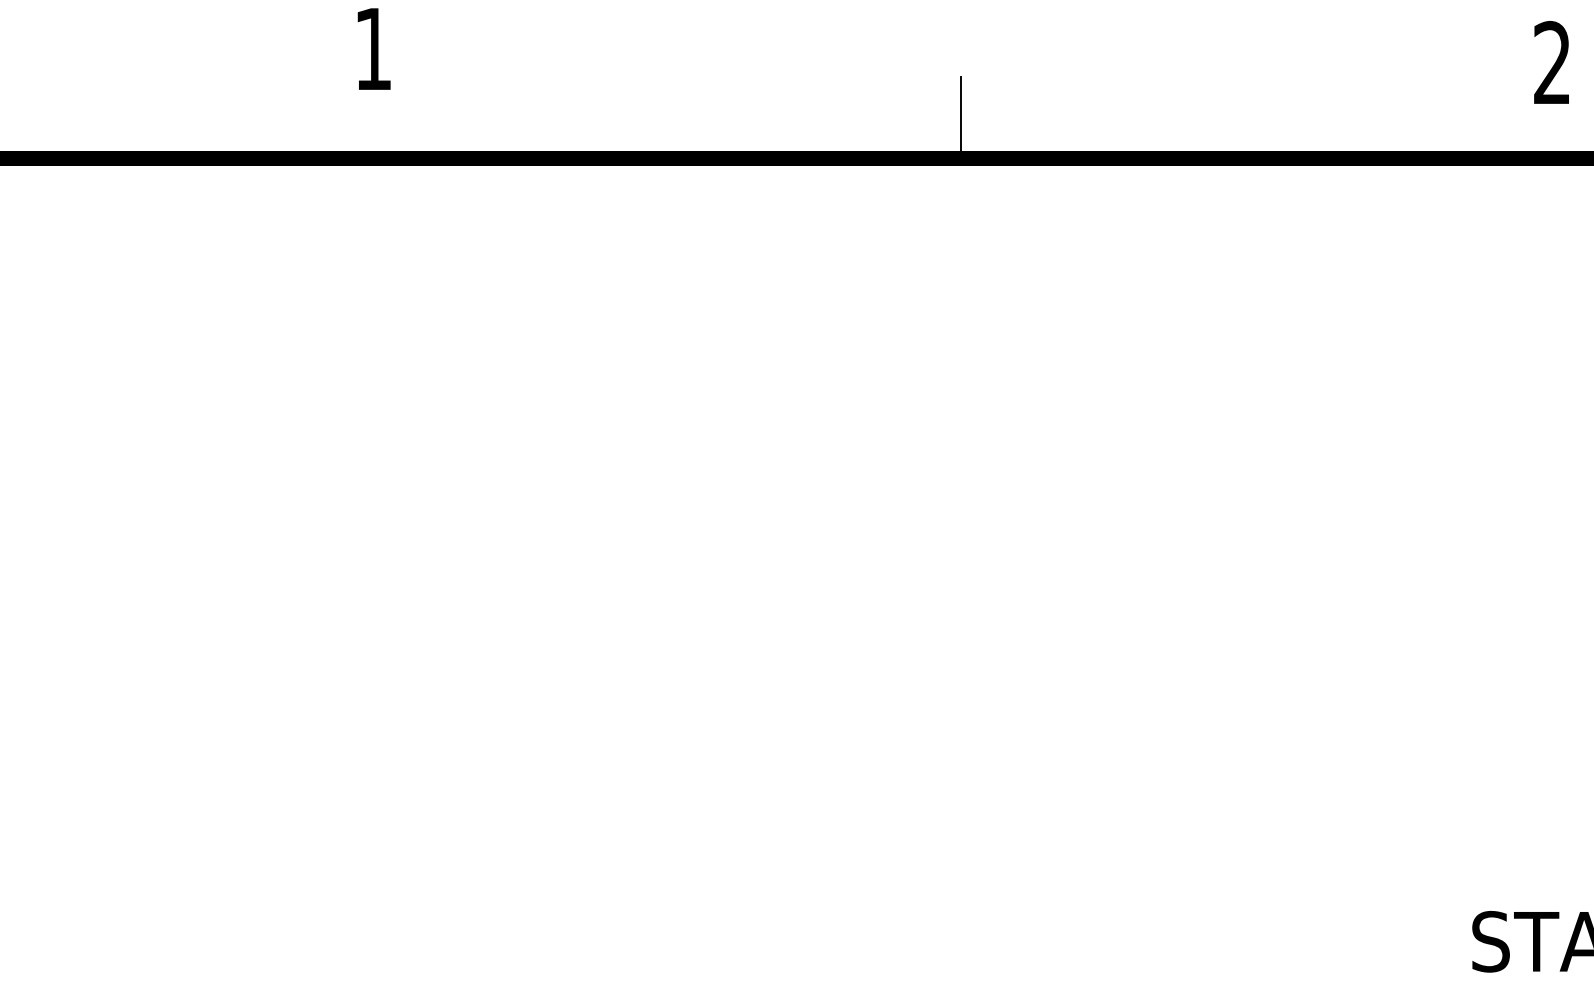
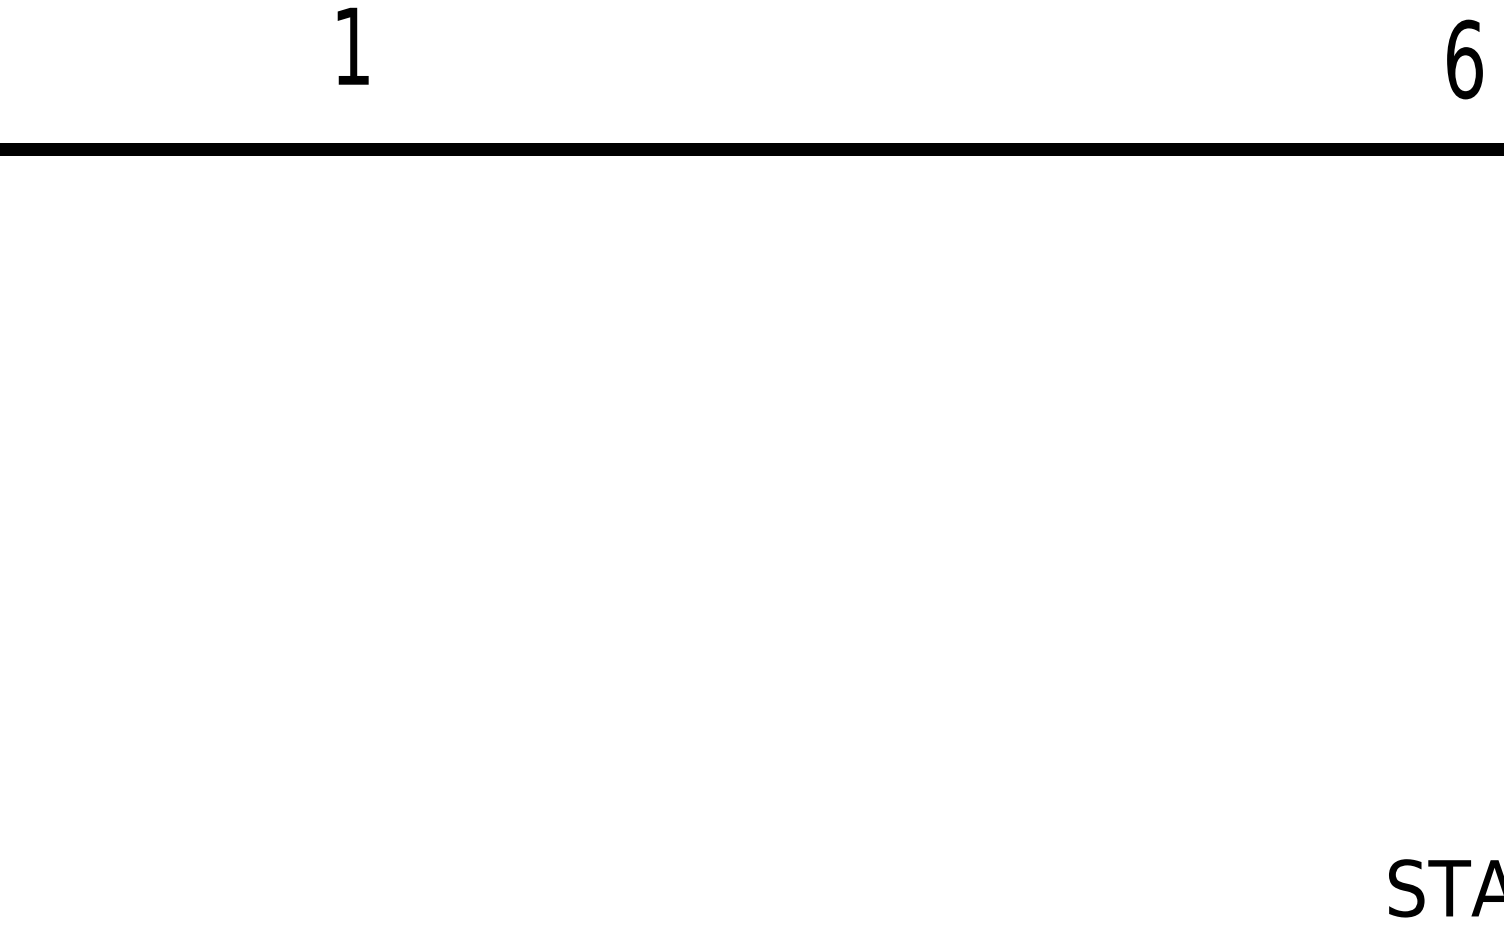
text: (1552, 63) -> (1464, 59), 2 -> 6
line: (961, 117) -> (907, 110), removed

